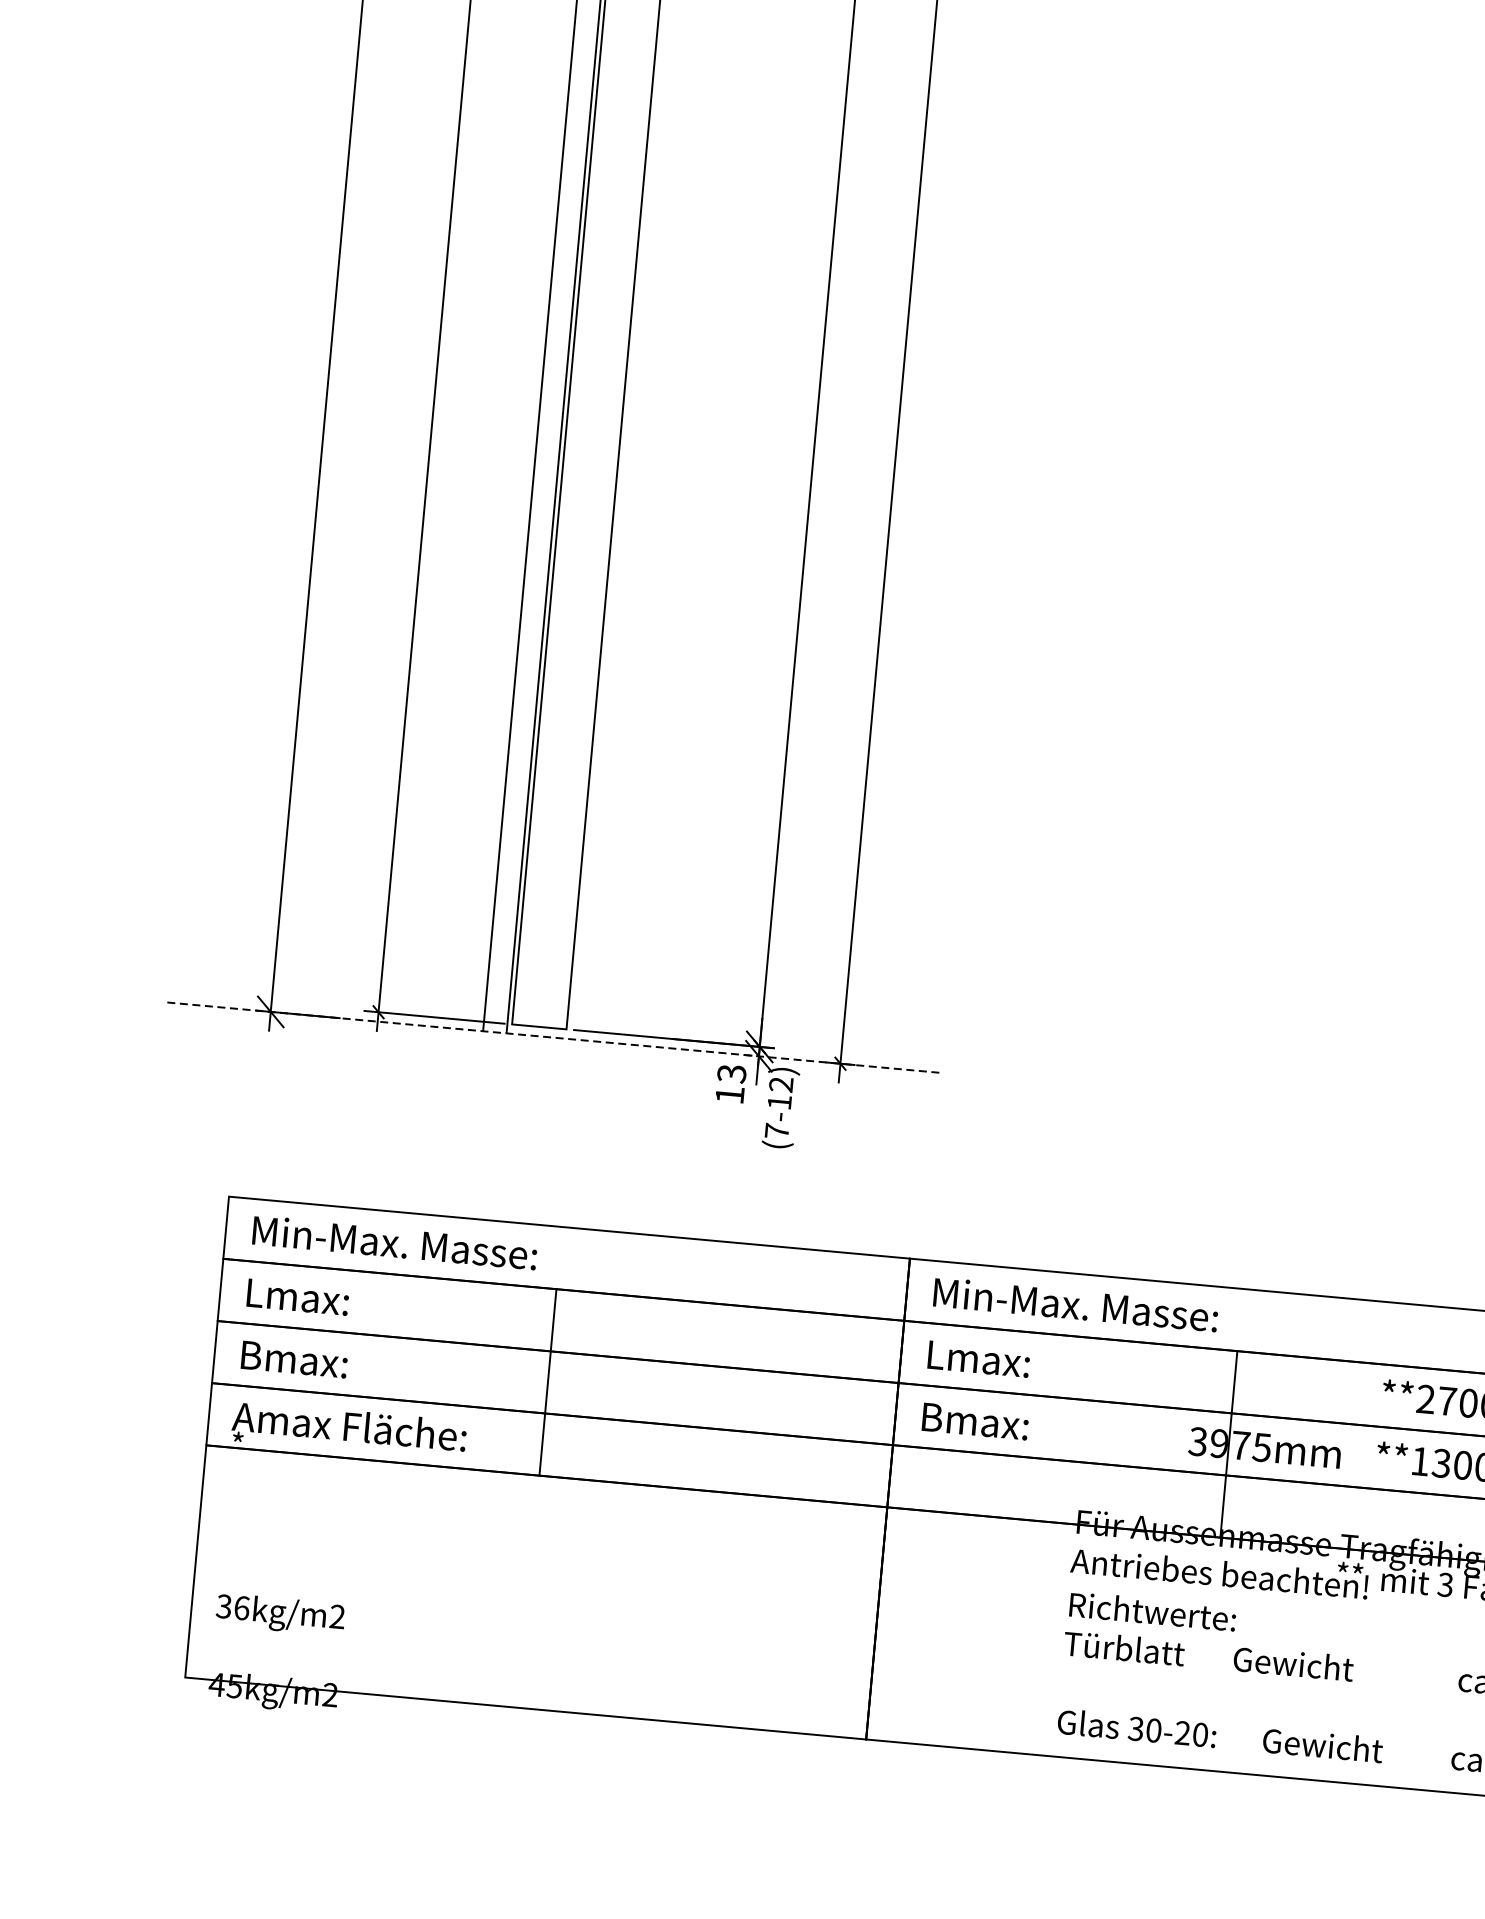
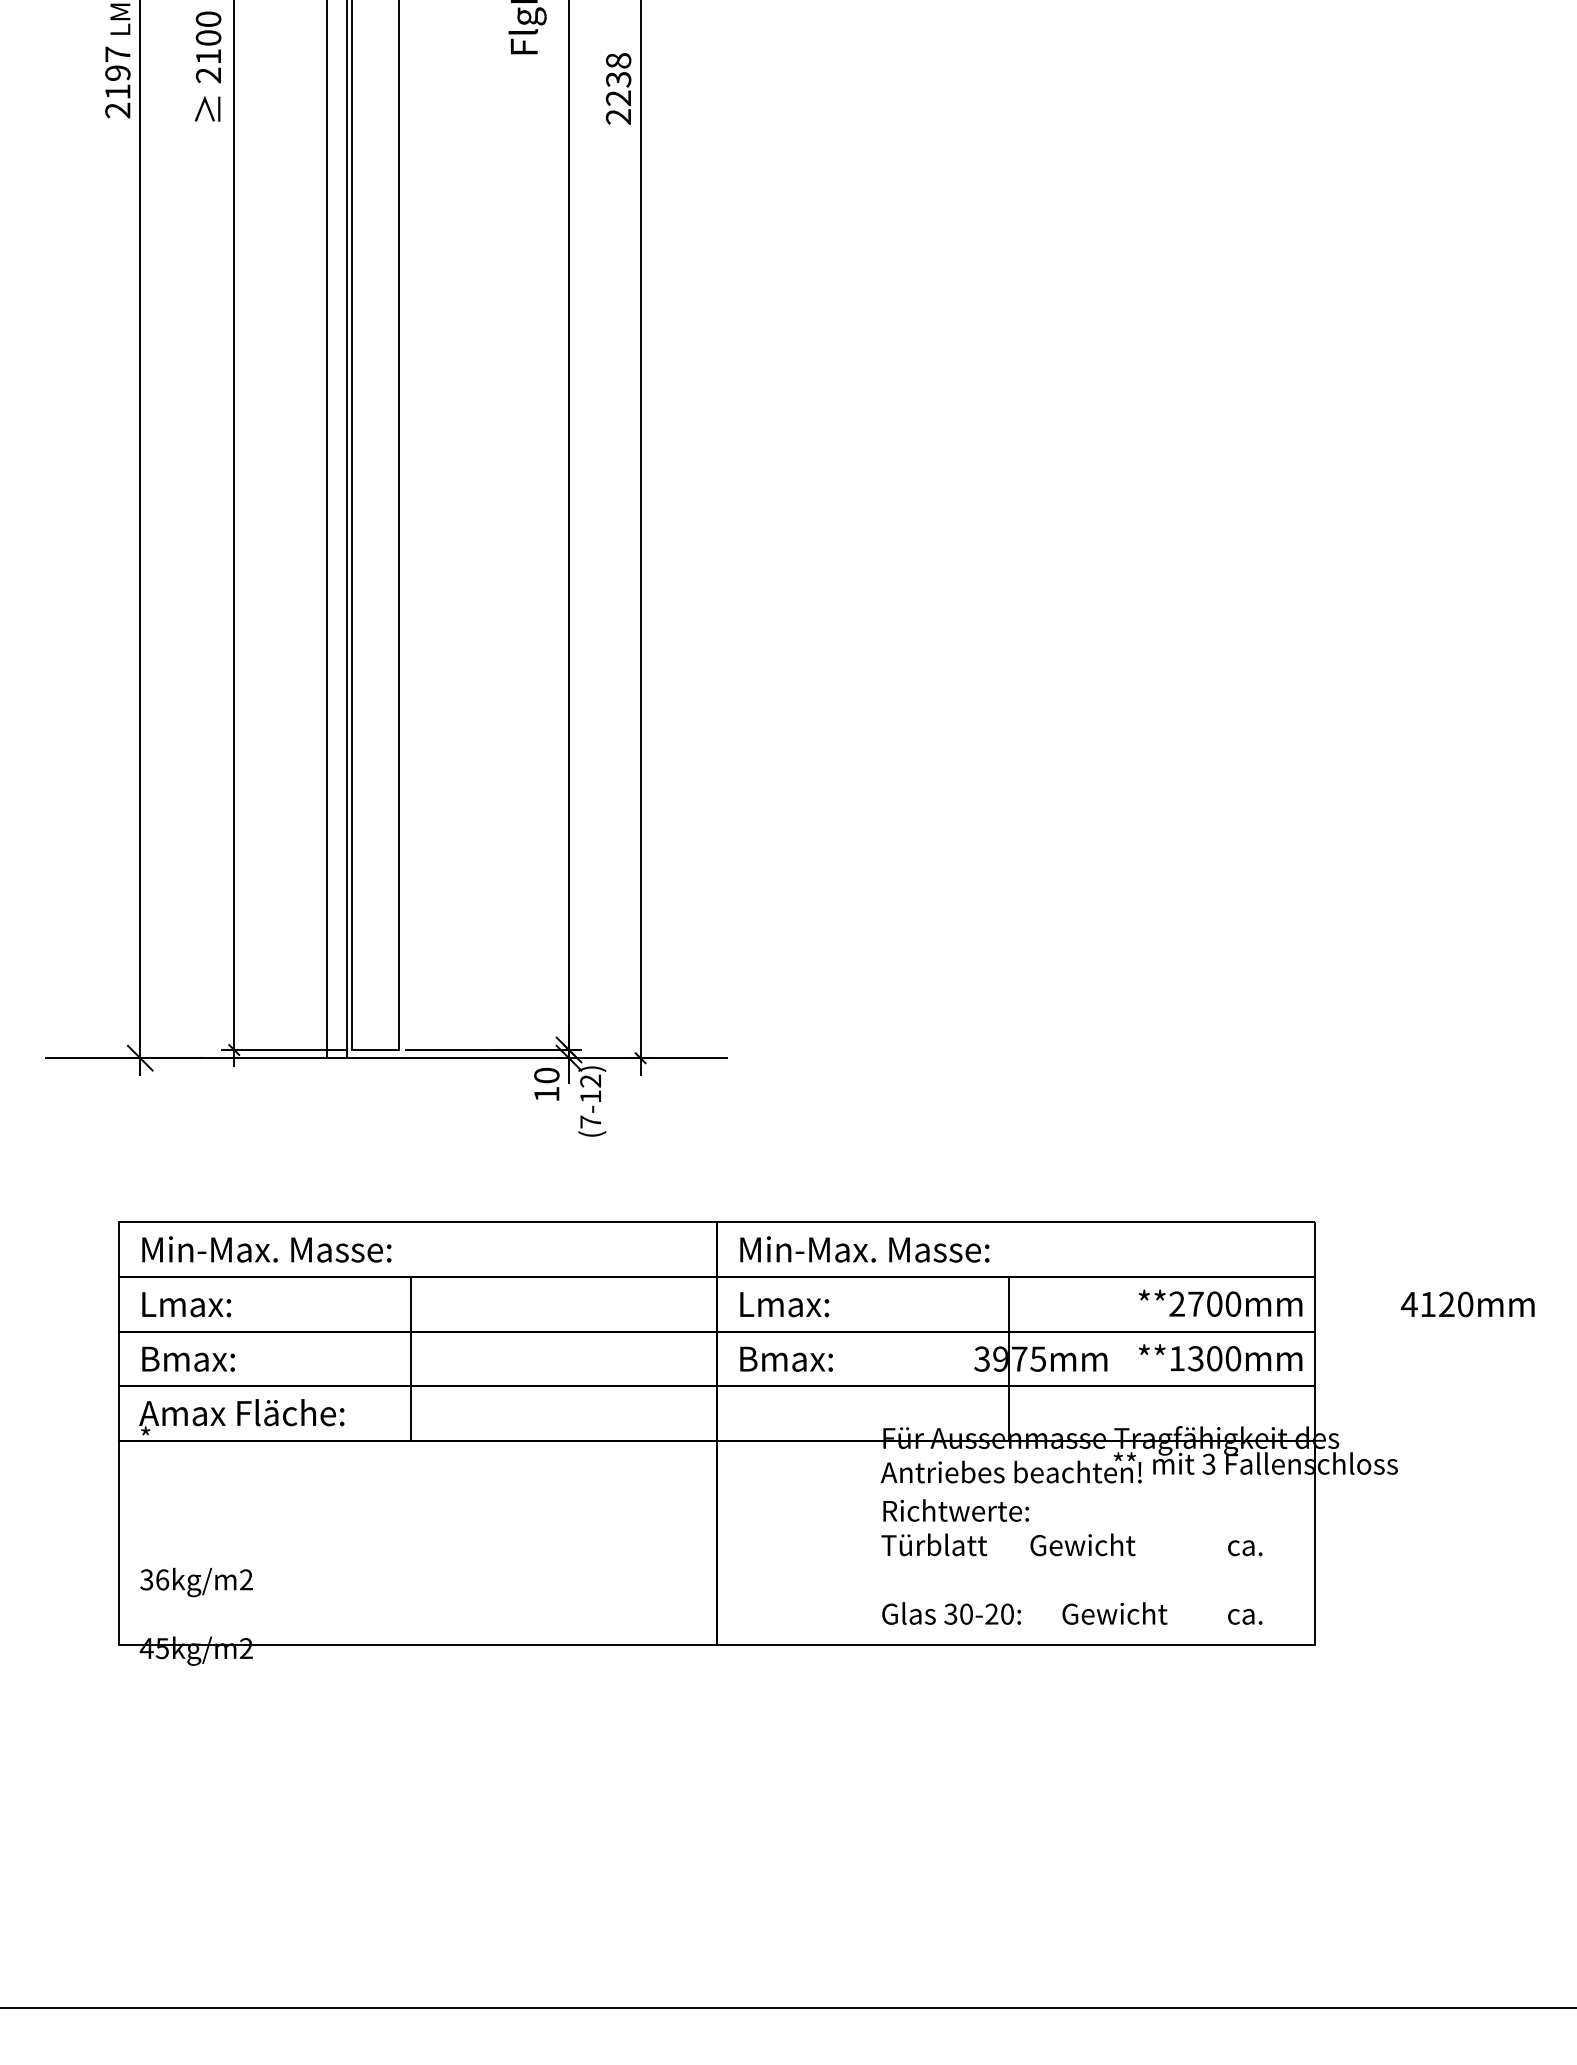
line: (551, 1037) -> (386, 1058), dashed -> solid
text: (731, 1073) -> (546, 1075), 13 -> 10

